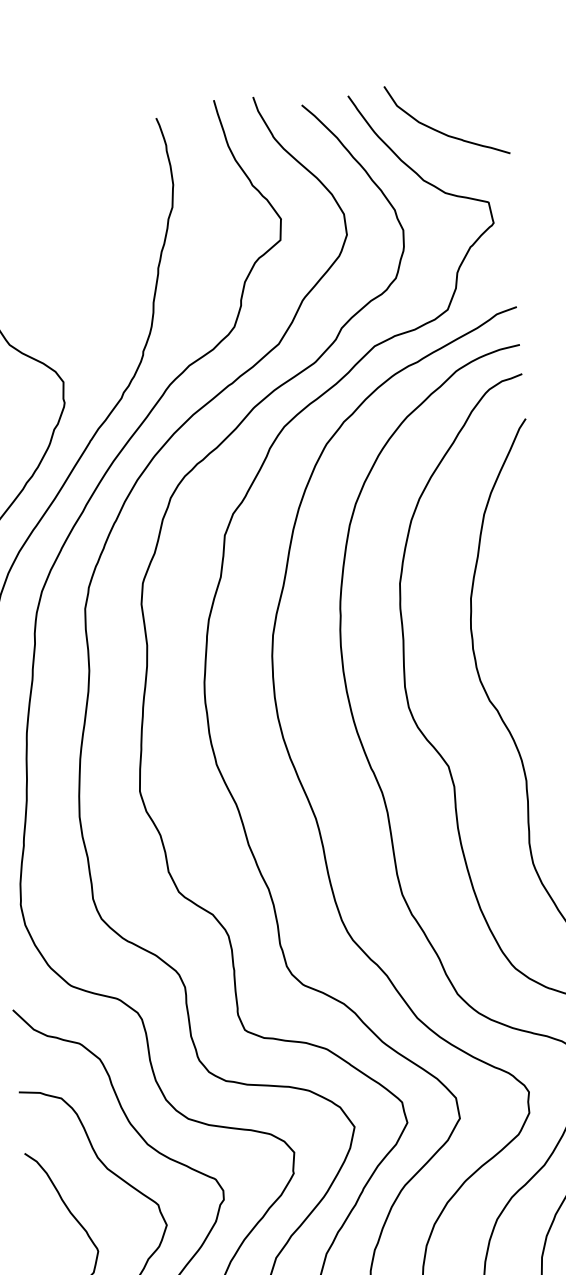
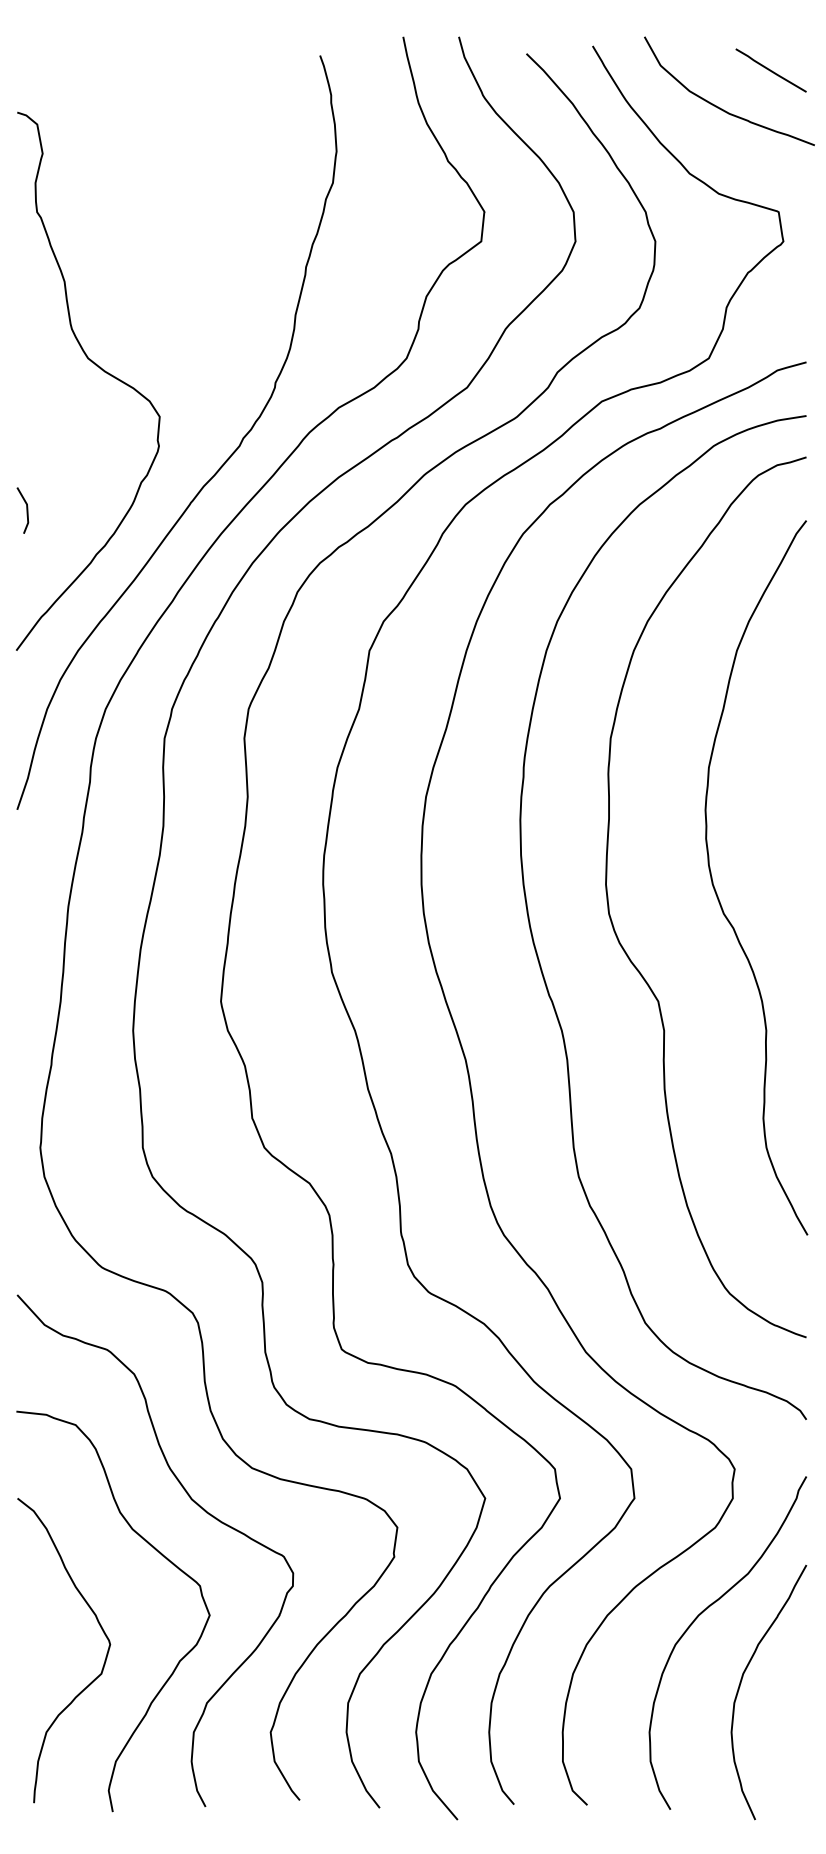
line: (474, 103) -> (770, 70), added

